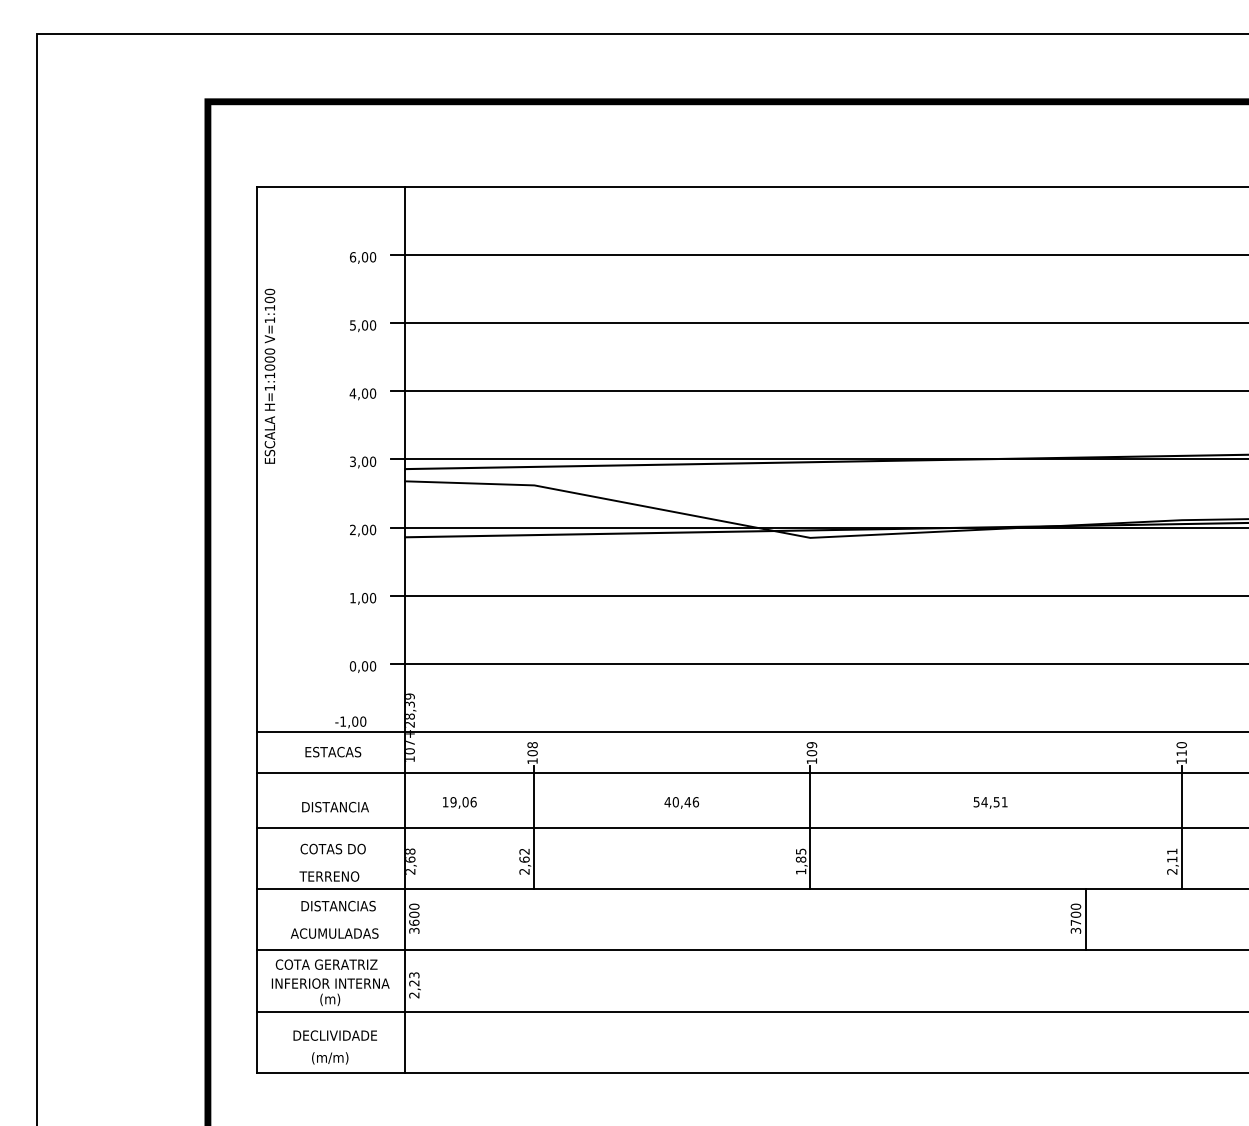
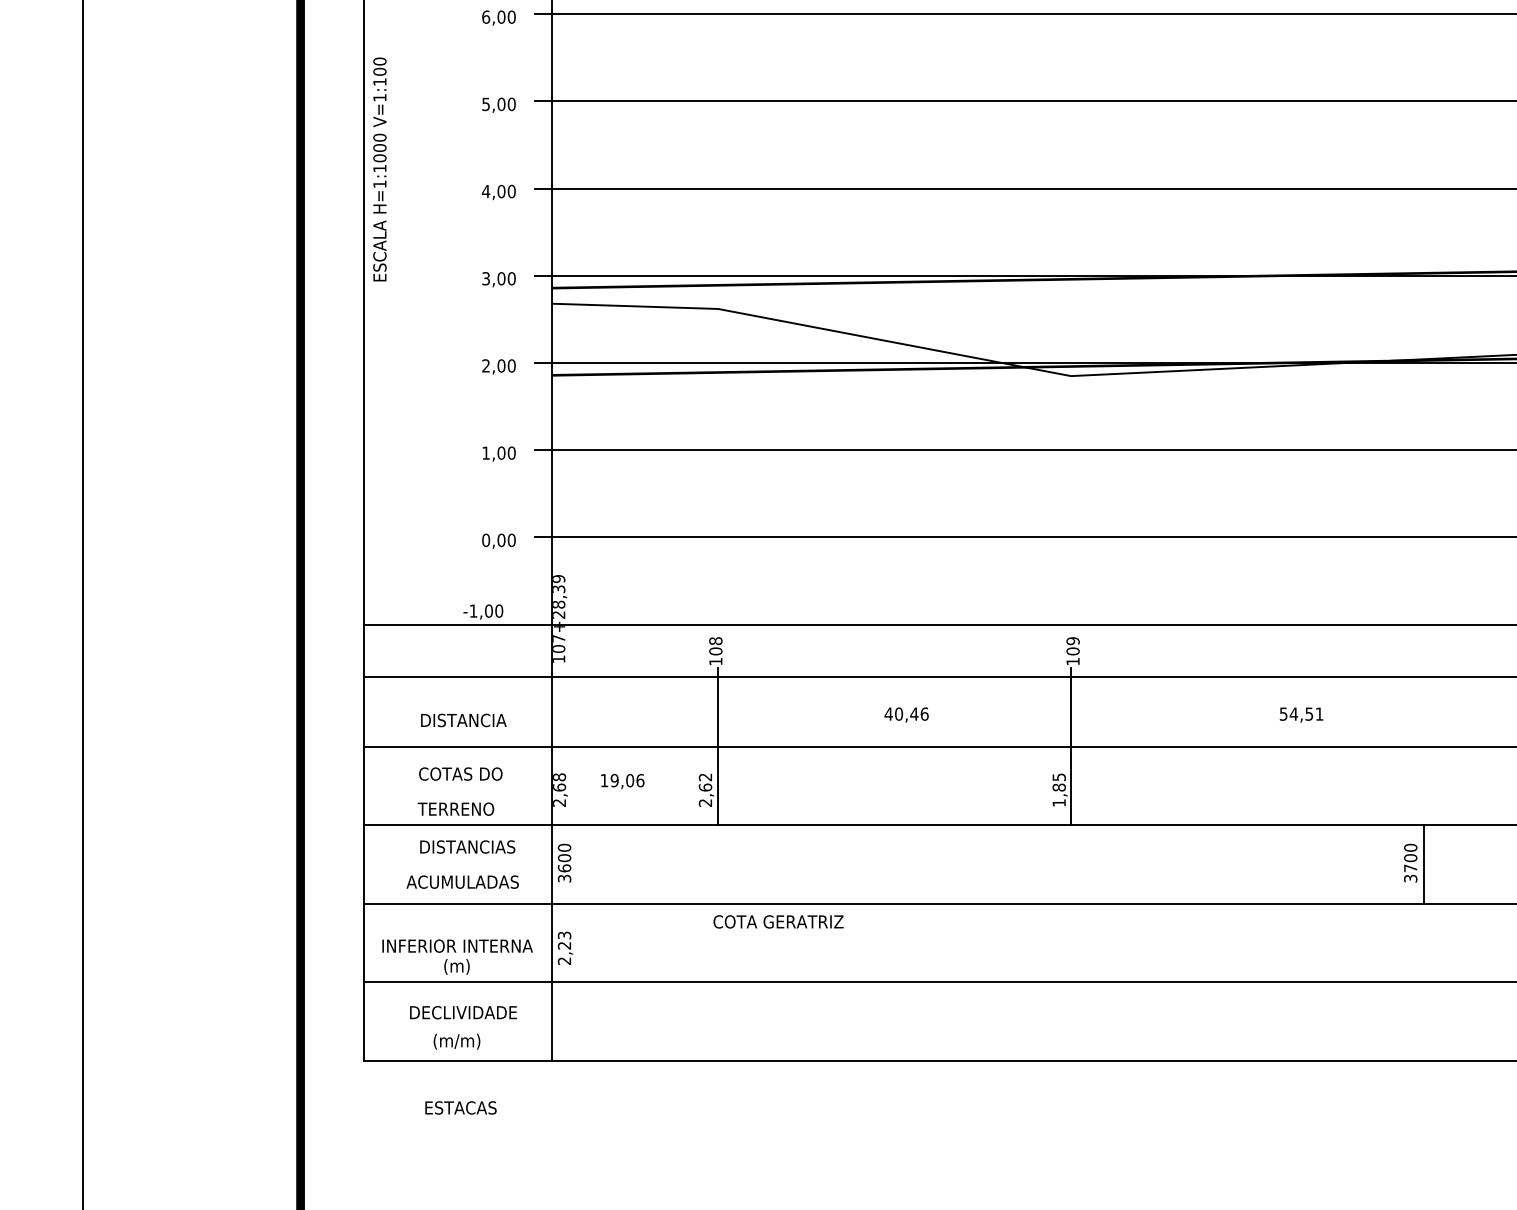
text: (333, 751) -> (461, 1107), moved
text: (459, 802) -> (622, 781), moved
text: (326, 964) -> (778, 921), moved

